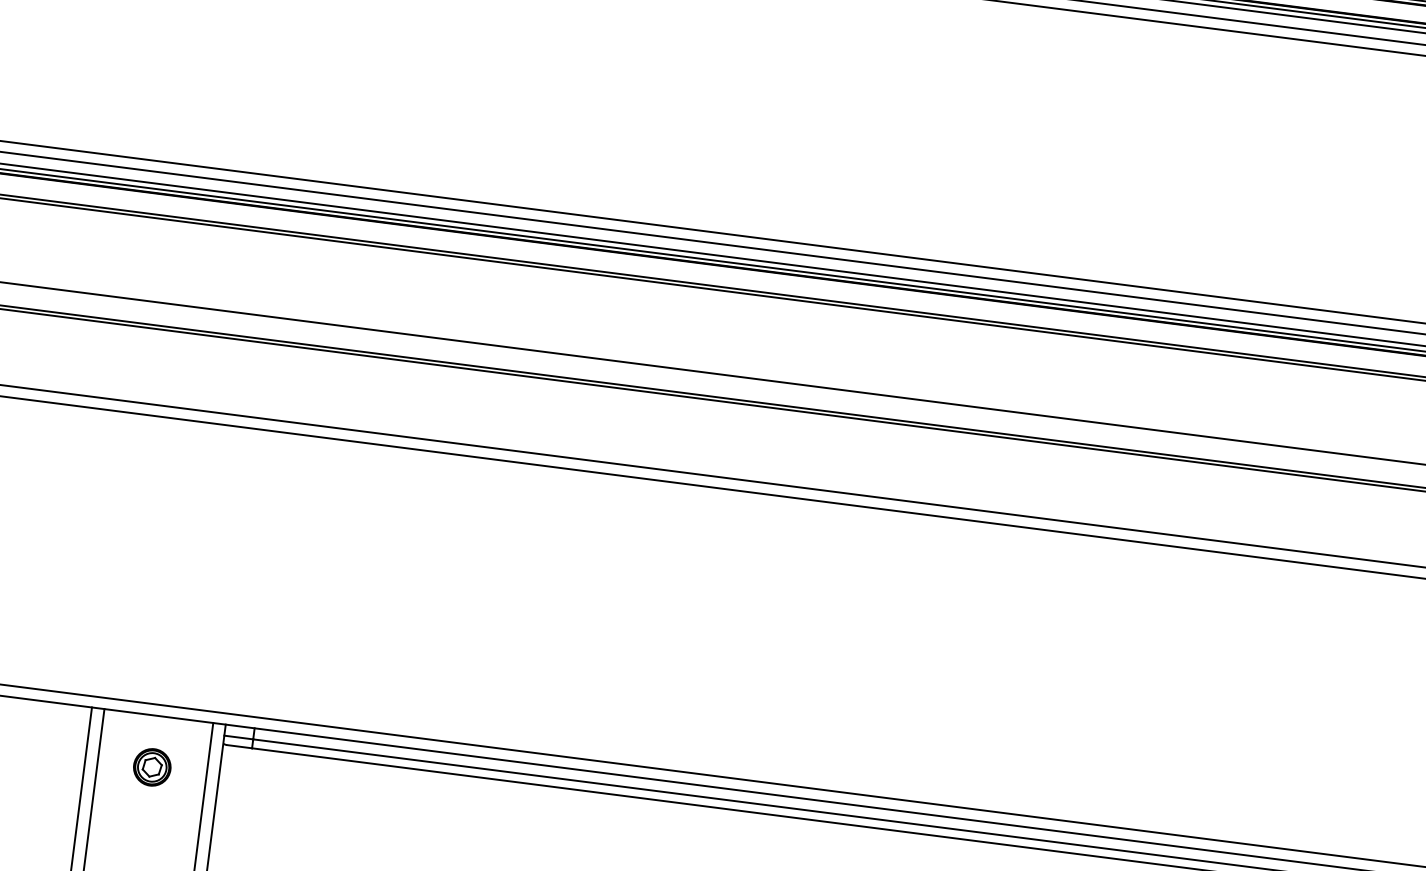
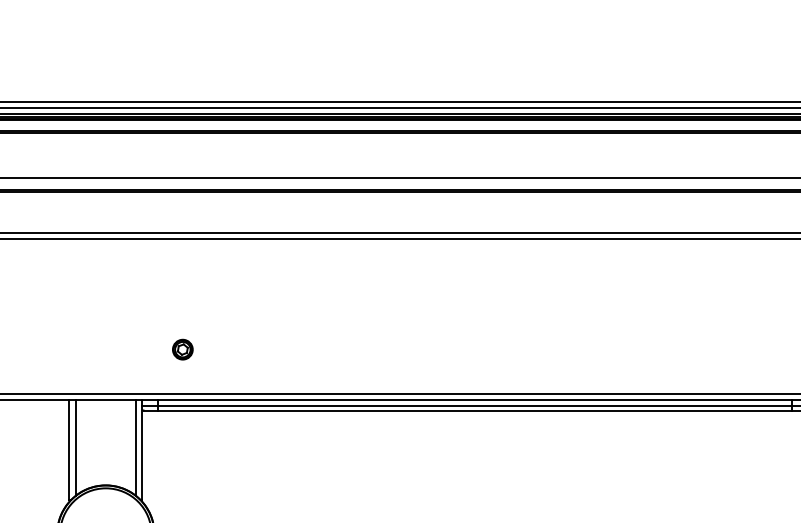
part: (151, 766) -> (182, 349), moved

